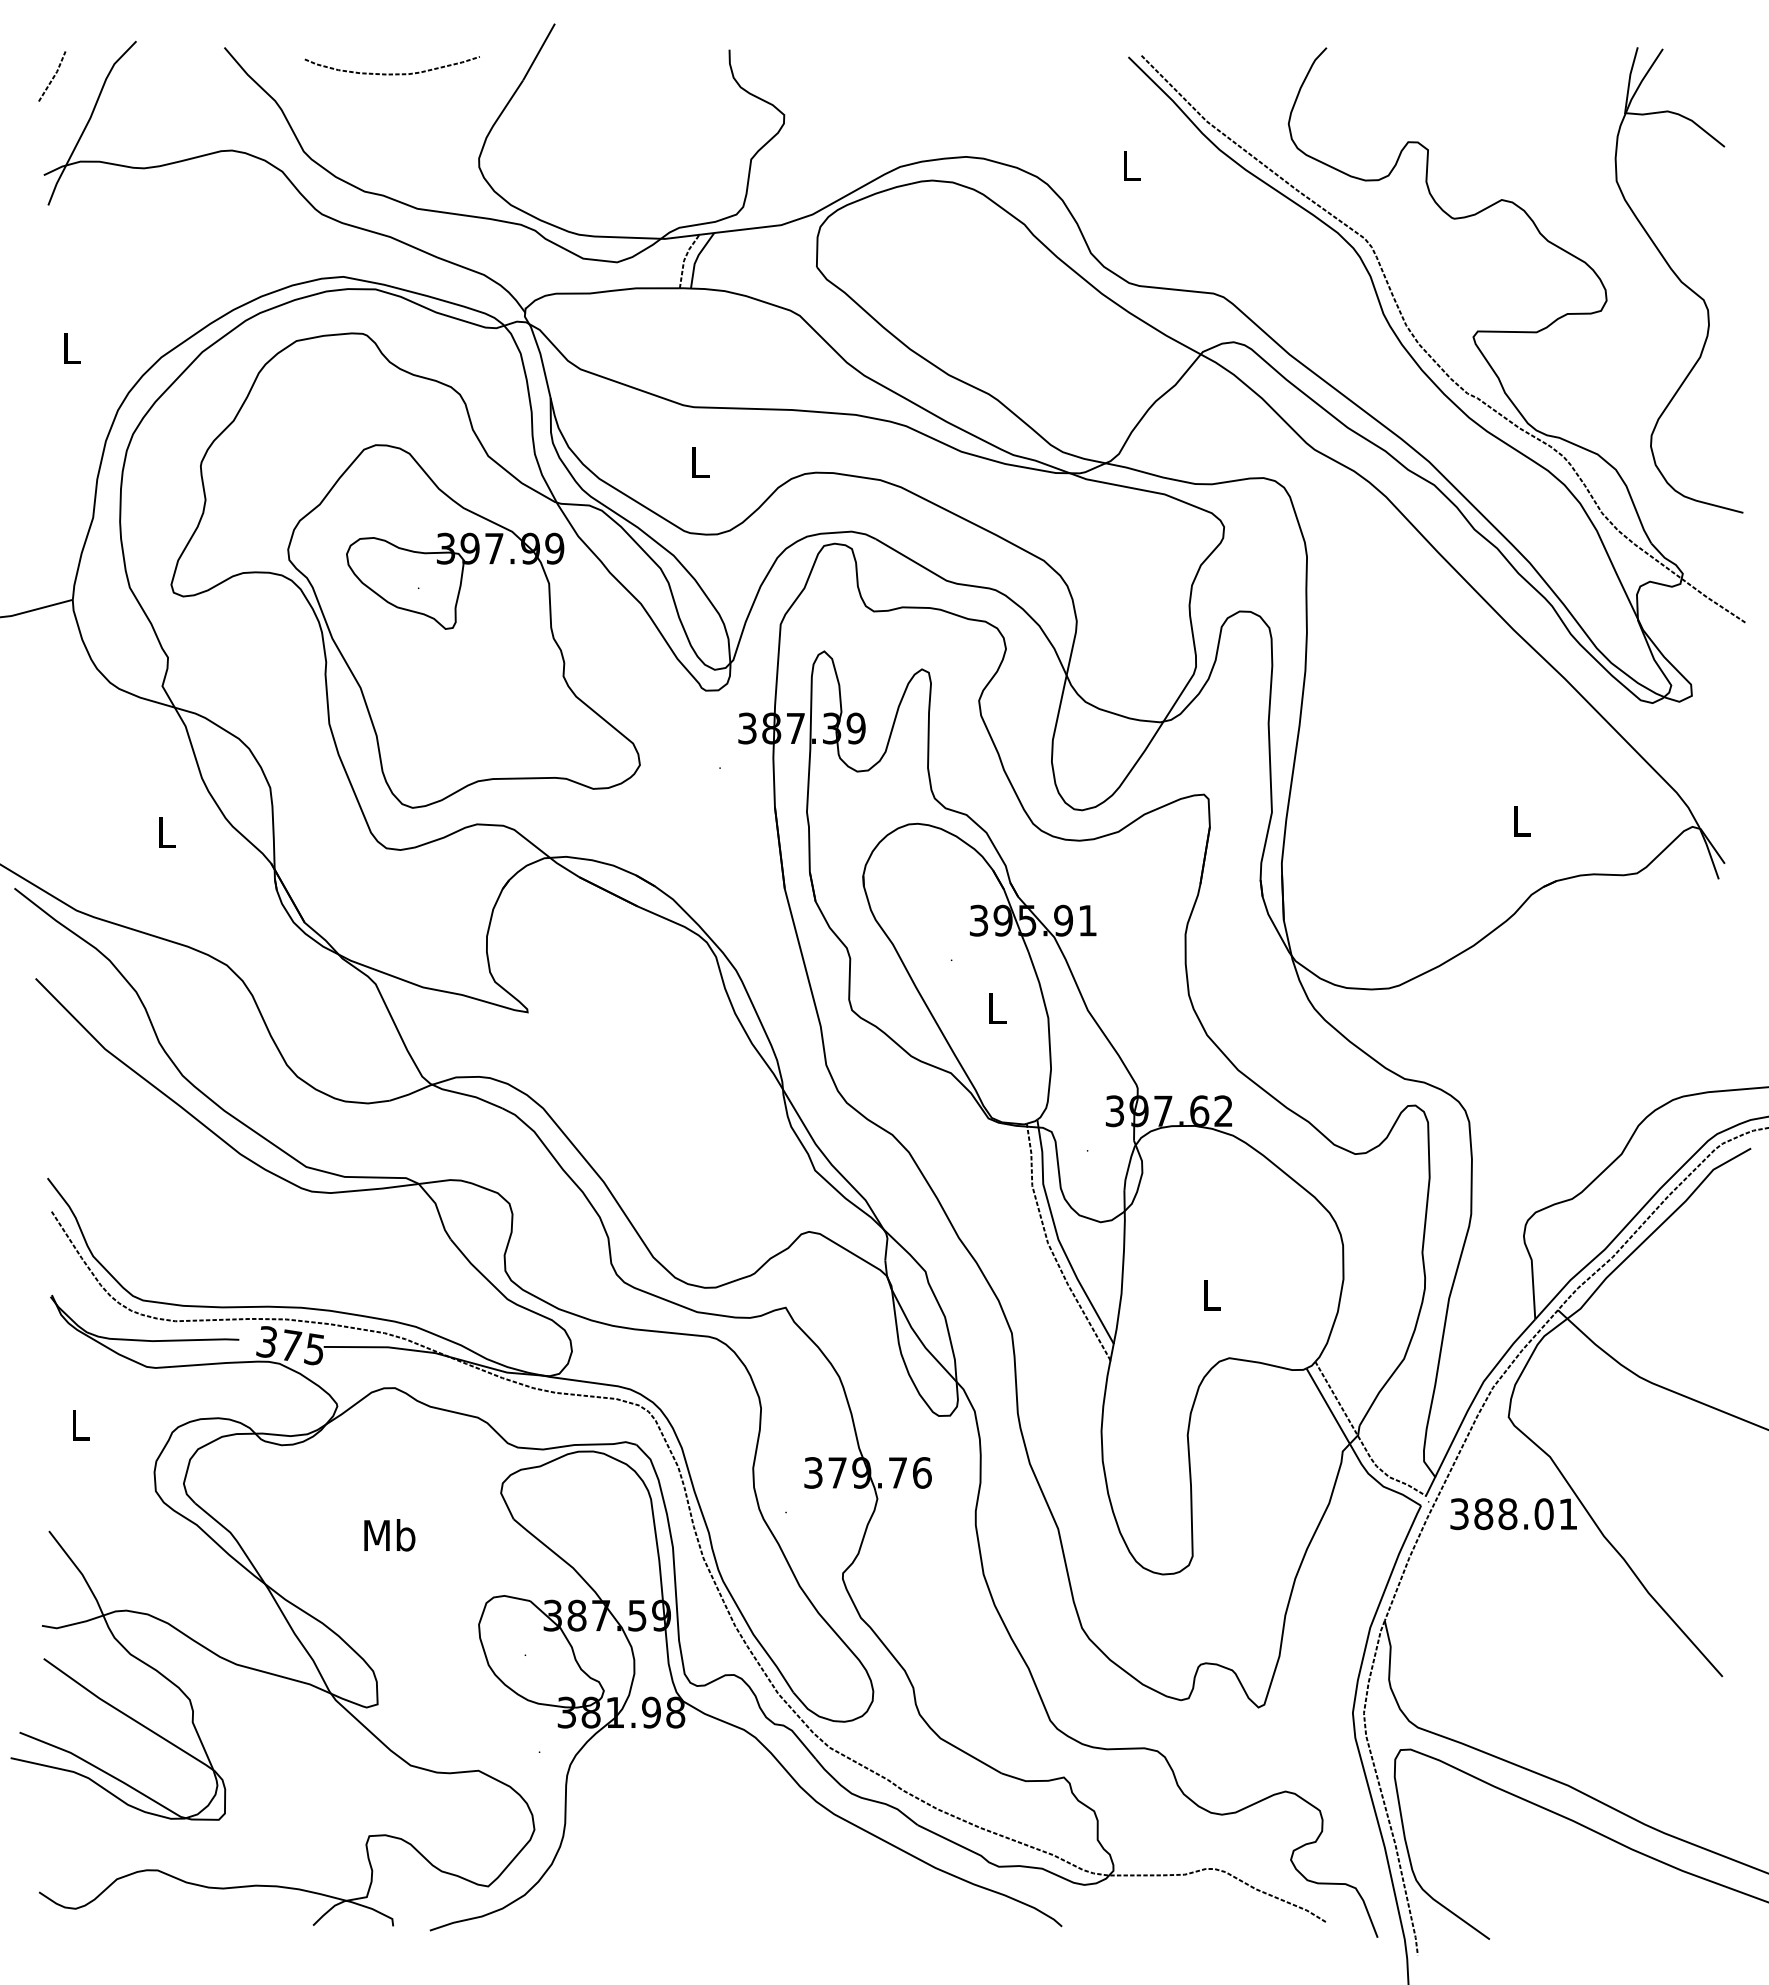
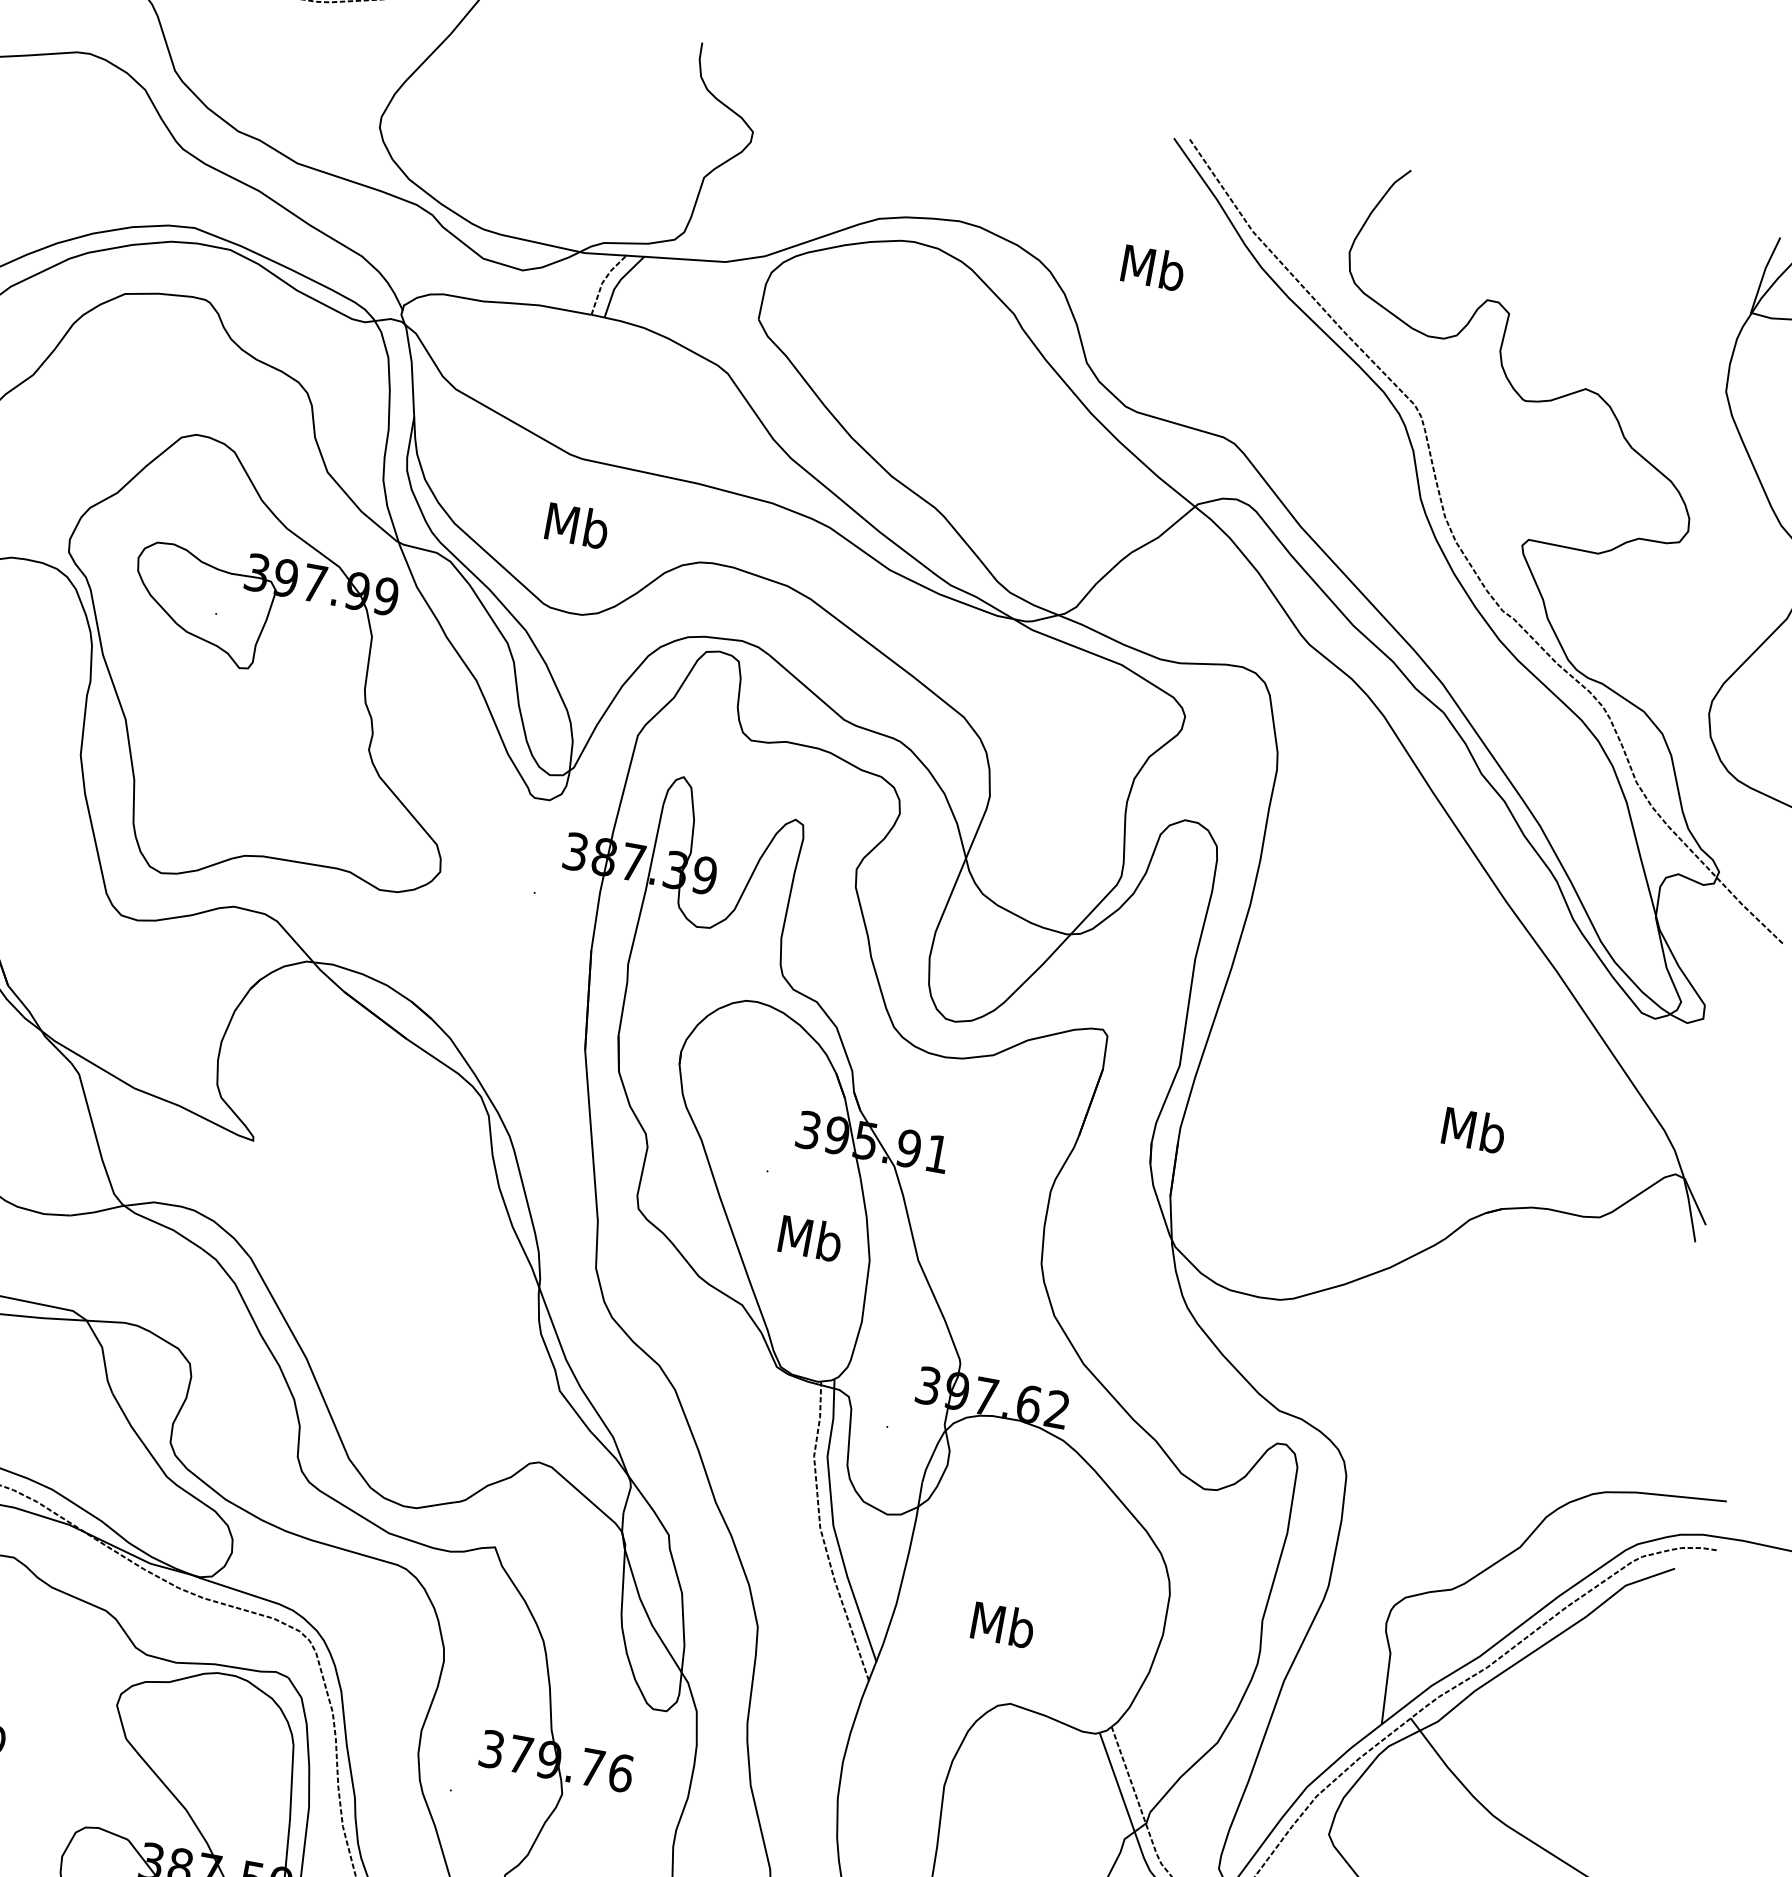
text: (1130, 165) -> (1152, 267), L -> Mb
text: (699, 462) -> (576, 525), L -> Mb
text: (1521, 820) -> (1474, 1129), L -> Mb
text: (996, 1008) -> (810, 1238), L -> Mb
text: (1211, 1294) -> (1003, 1624), L -> Mb

